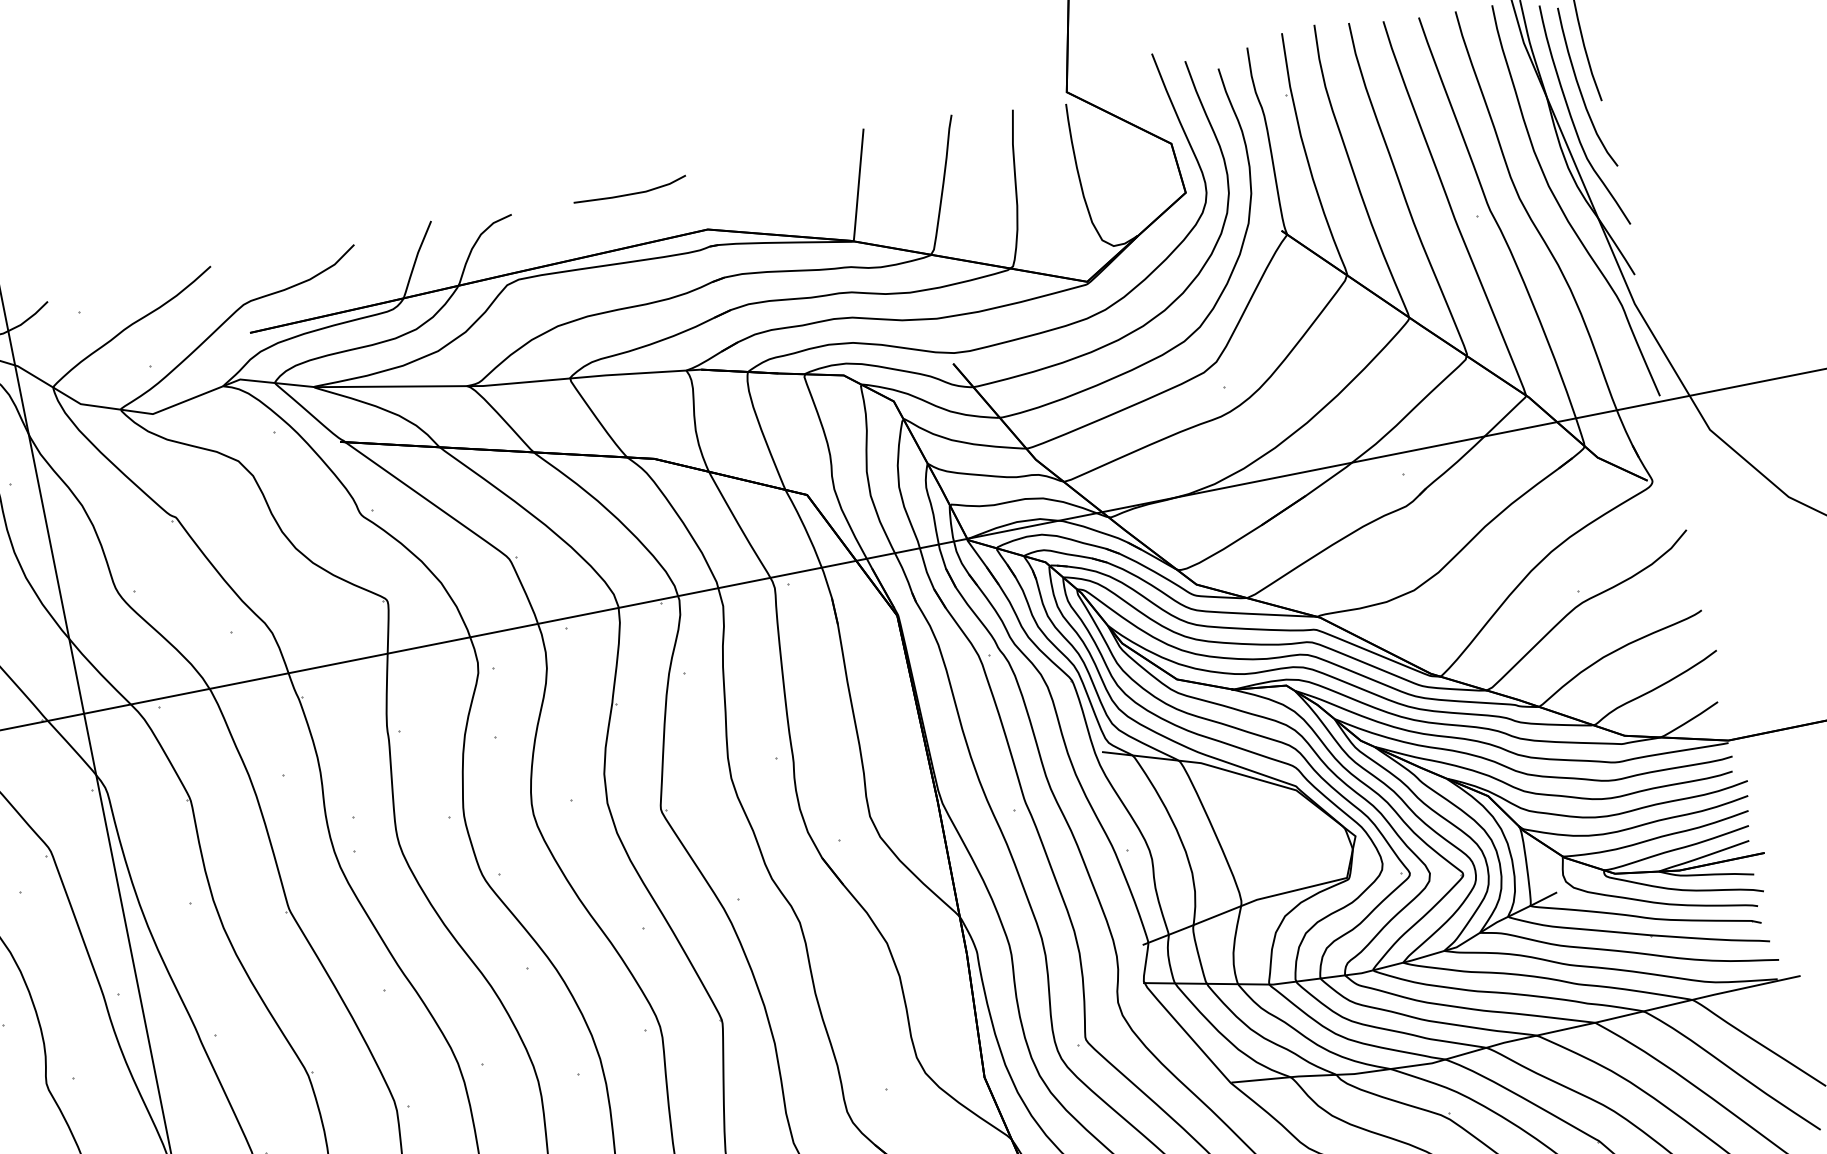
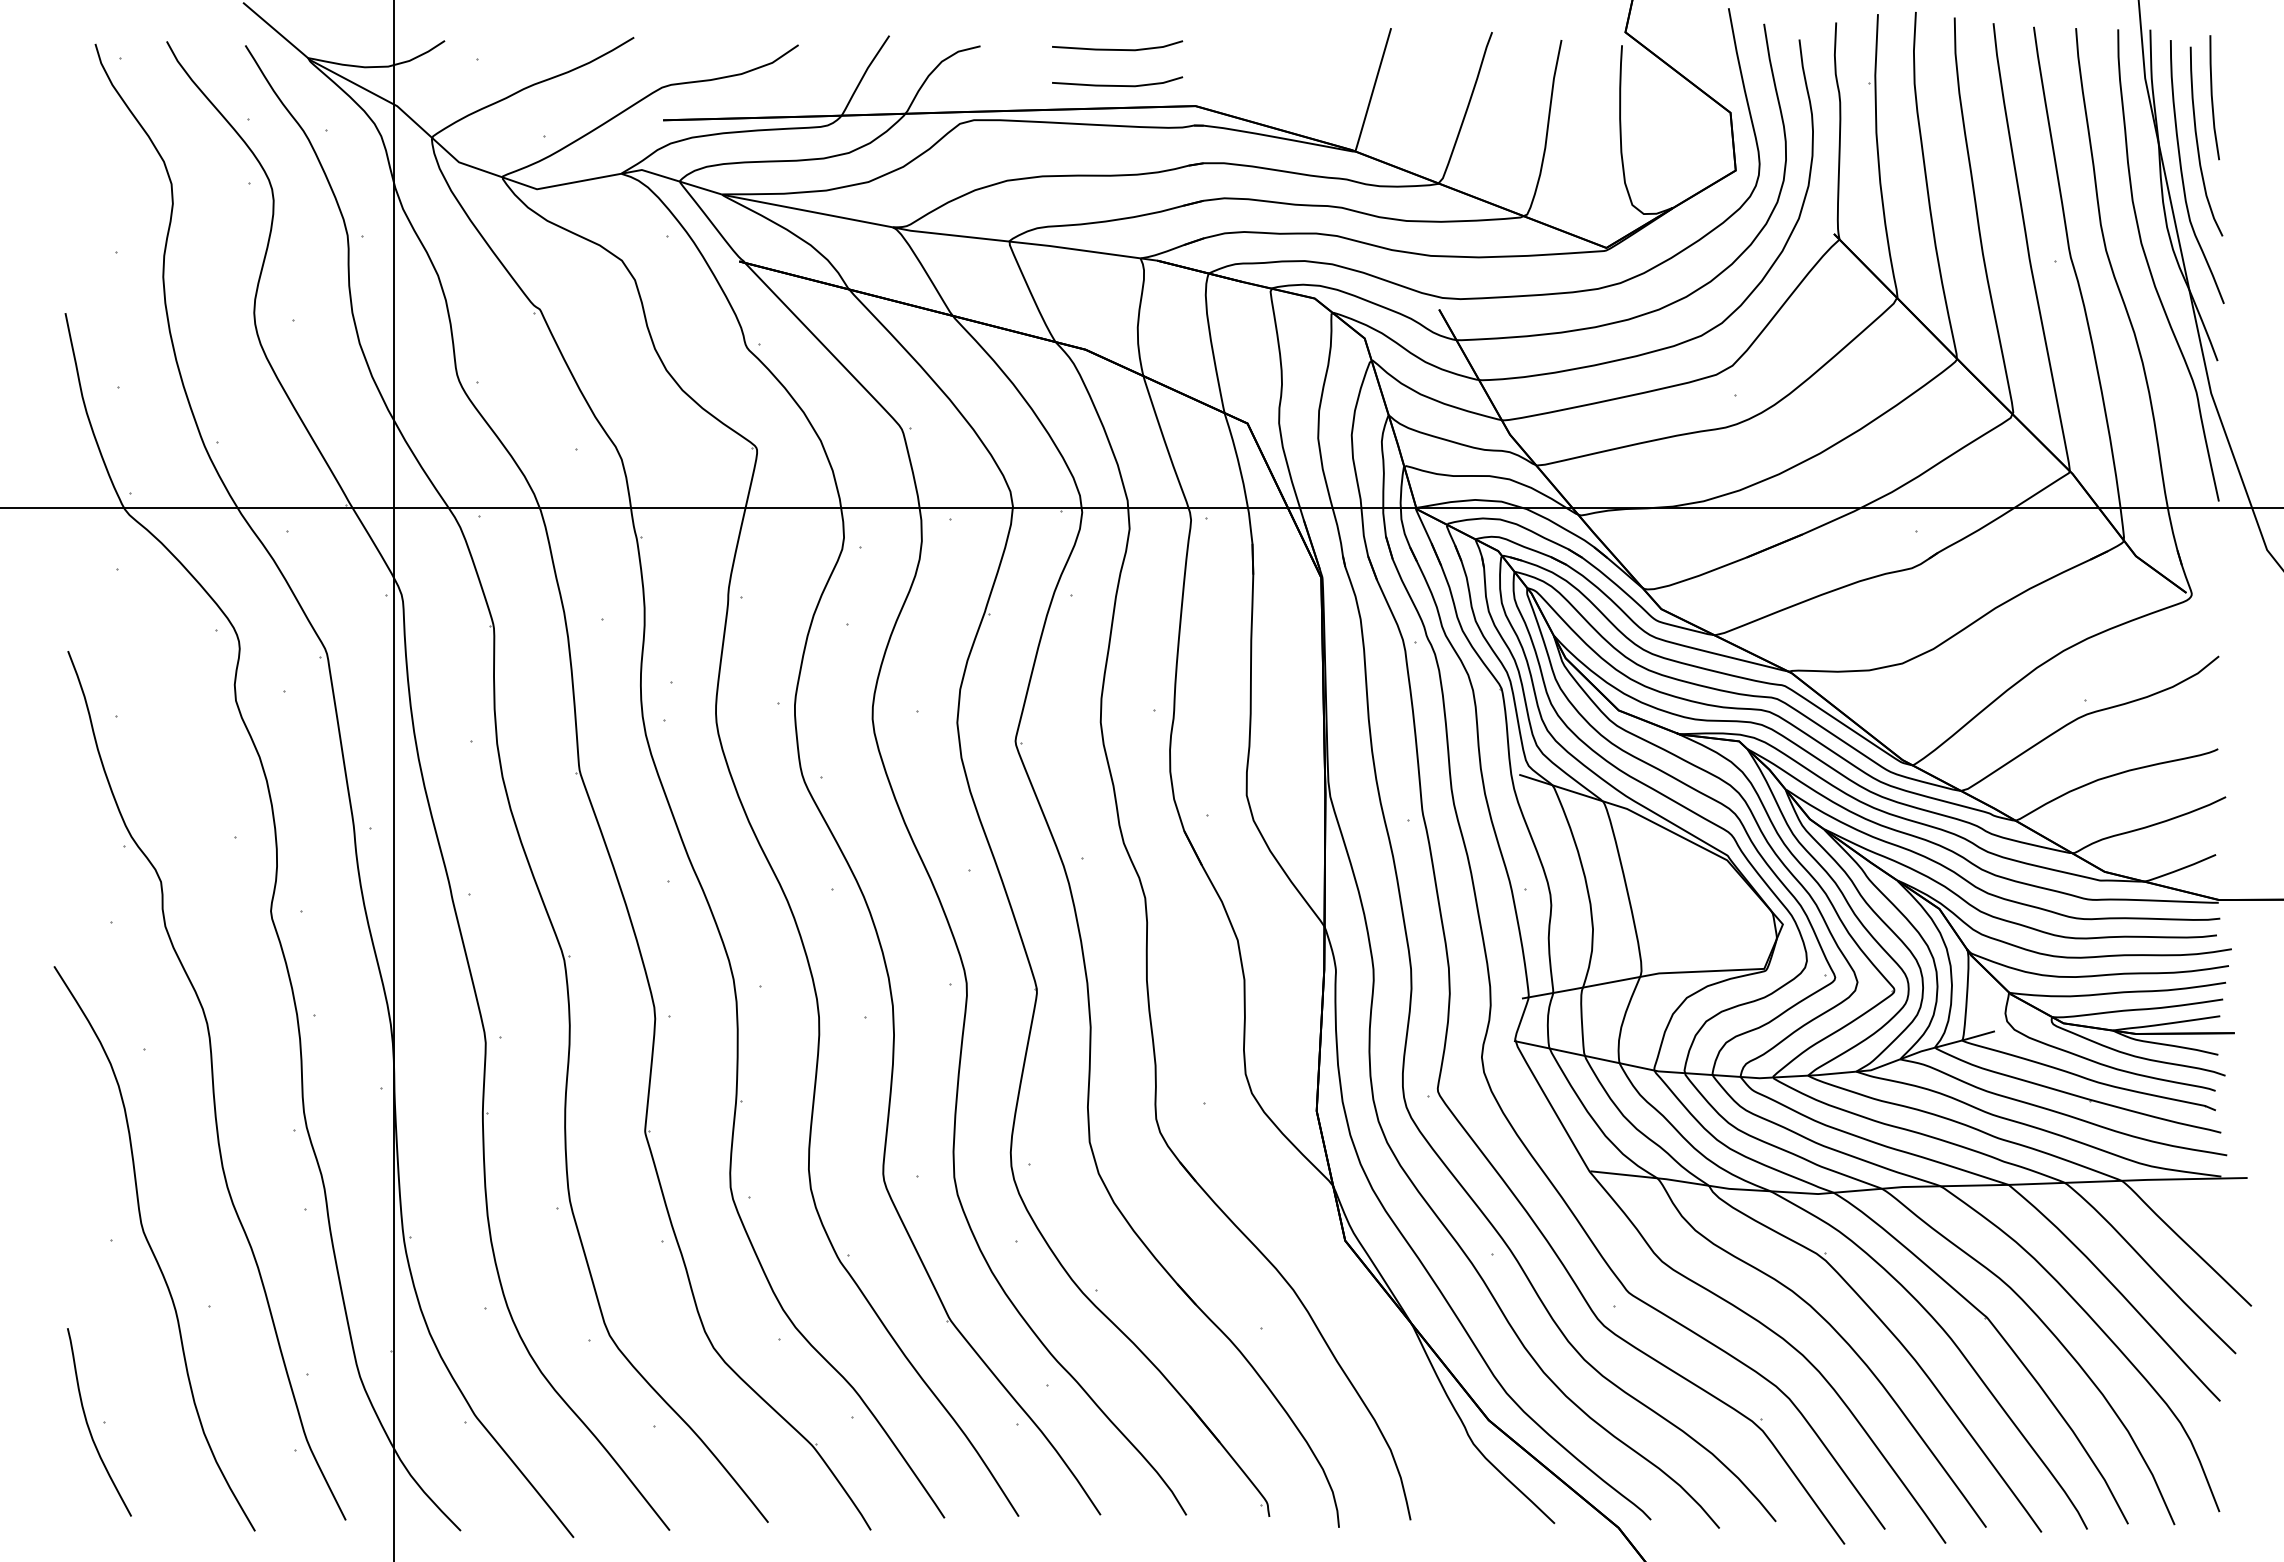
line: (636, 225) -> (1117, 85), added

